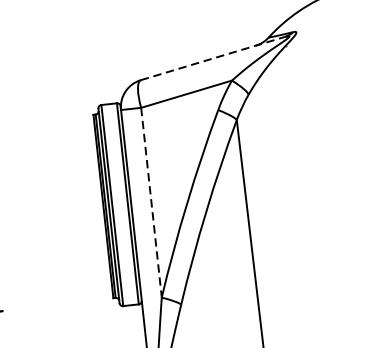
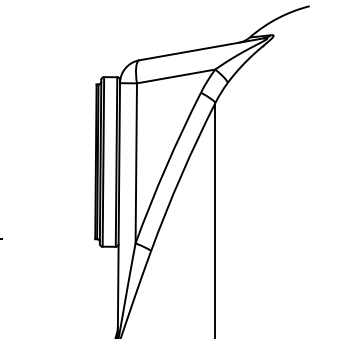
line: (212, 58) -> (201, 49), dashed -> solid
line: (151, 202) -> (136, 163), dashed -> solid

